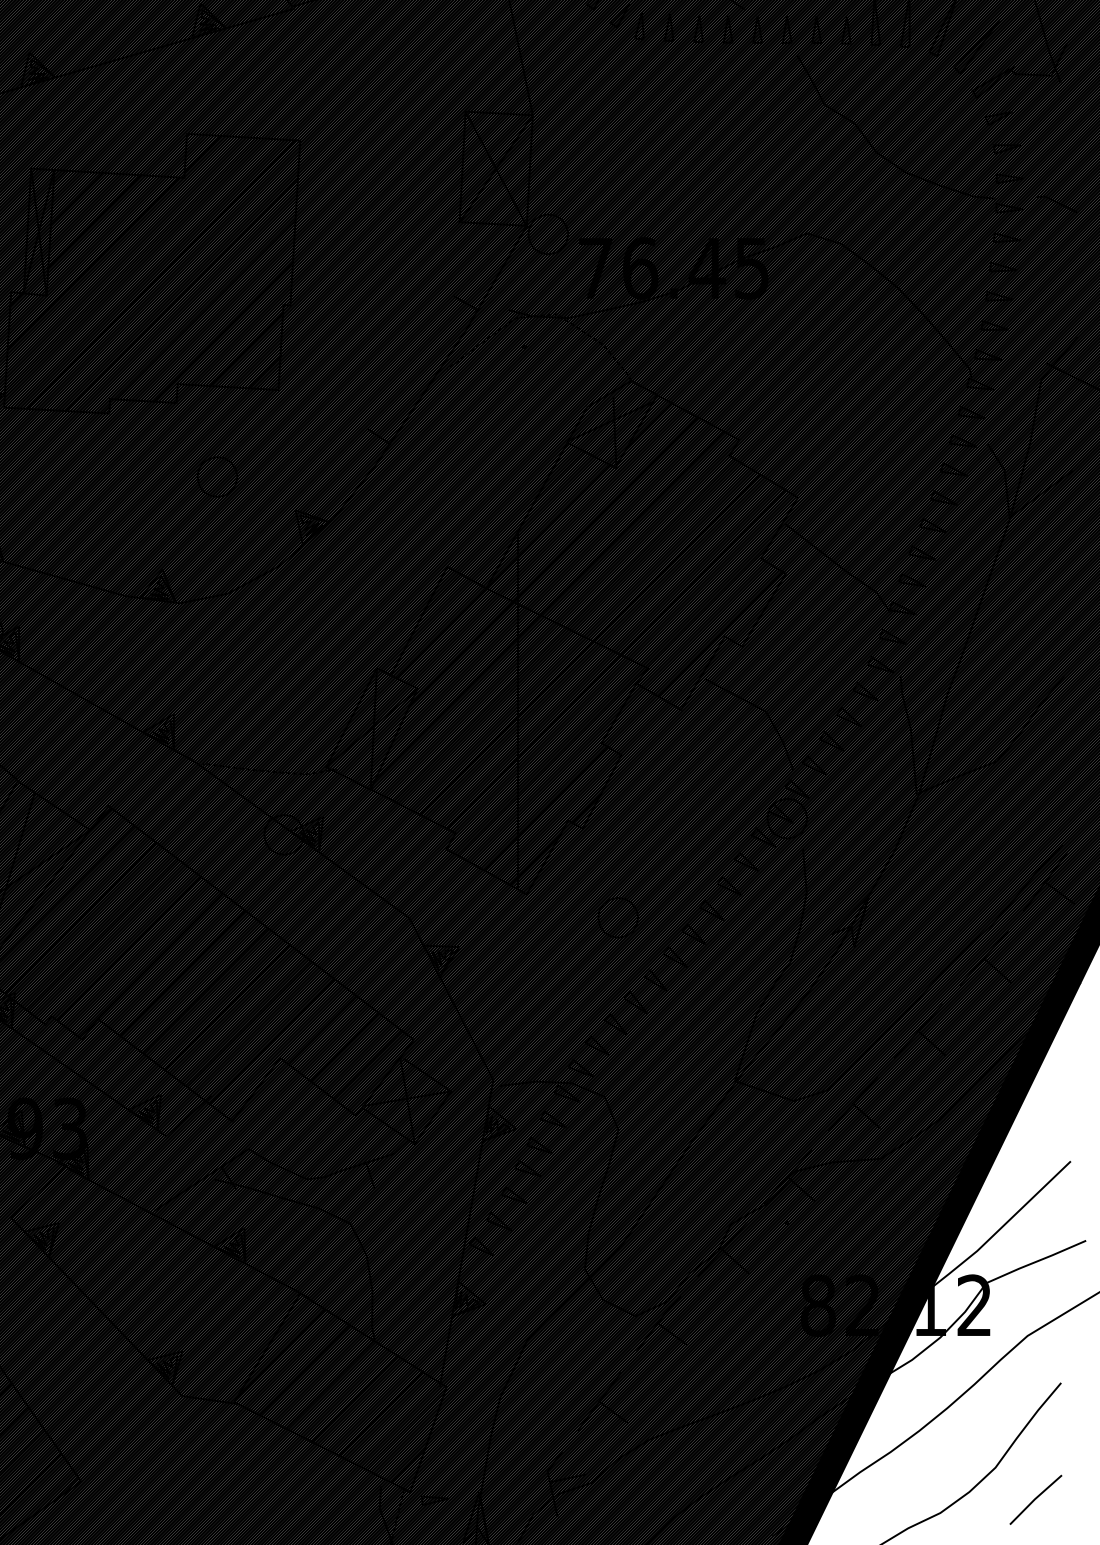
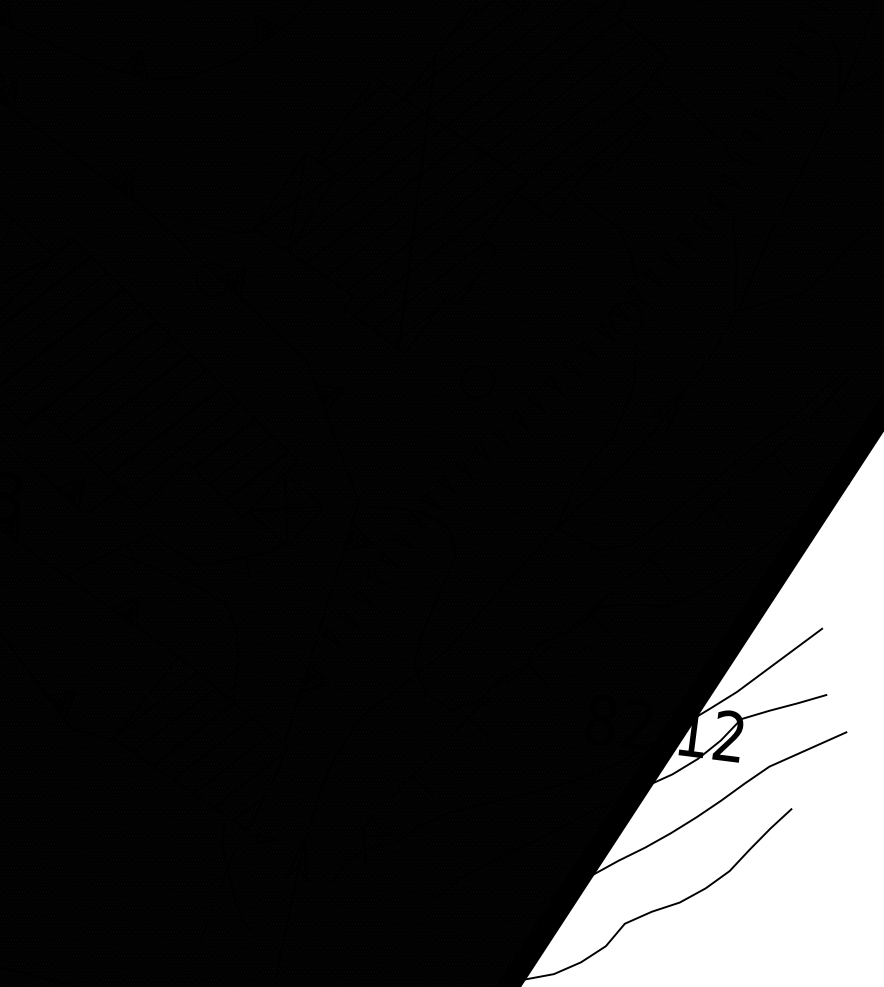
line: (1035, 1499) -> (758, 901), removed

